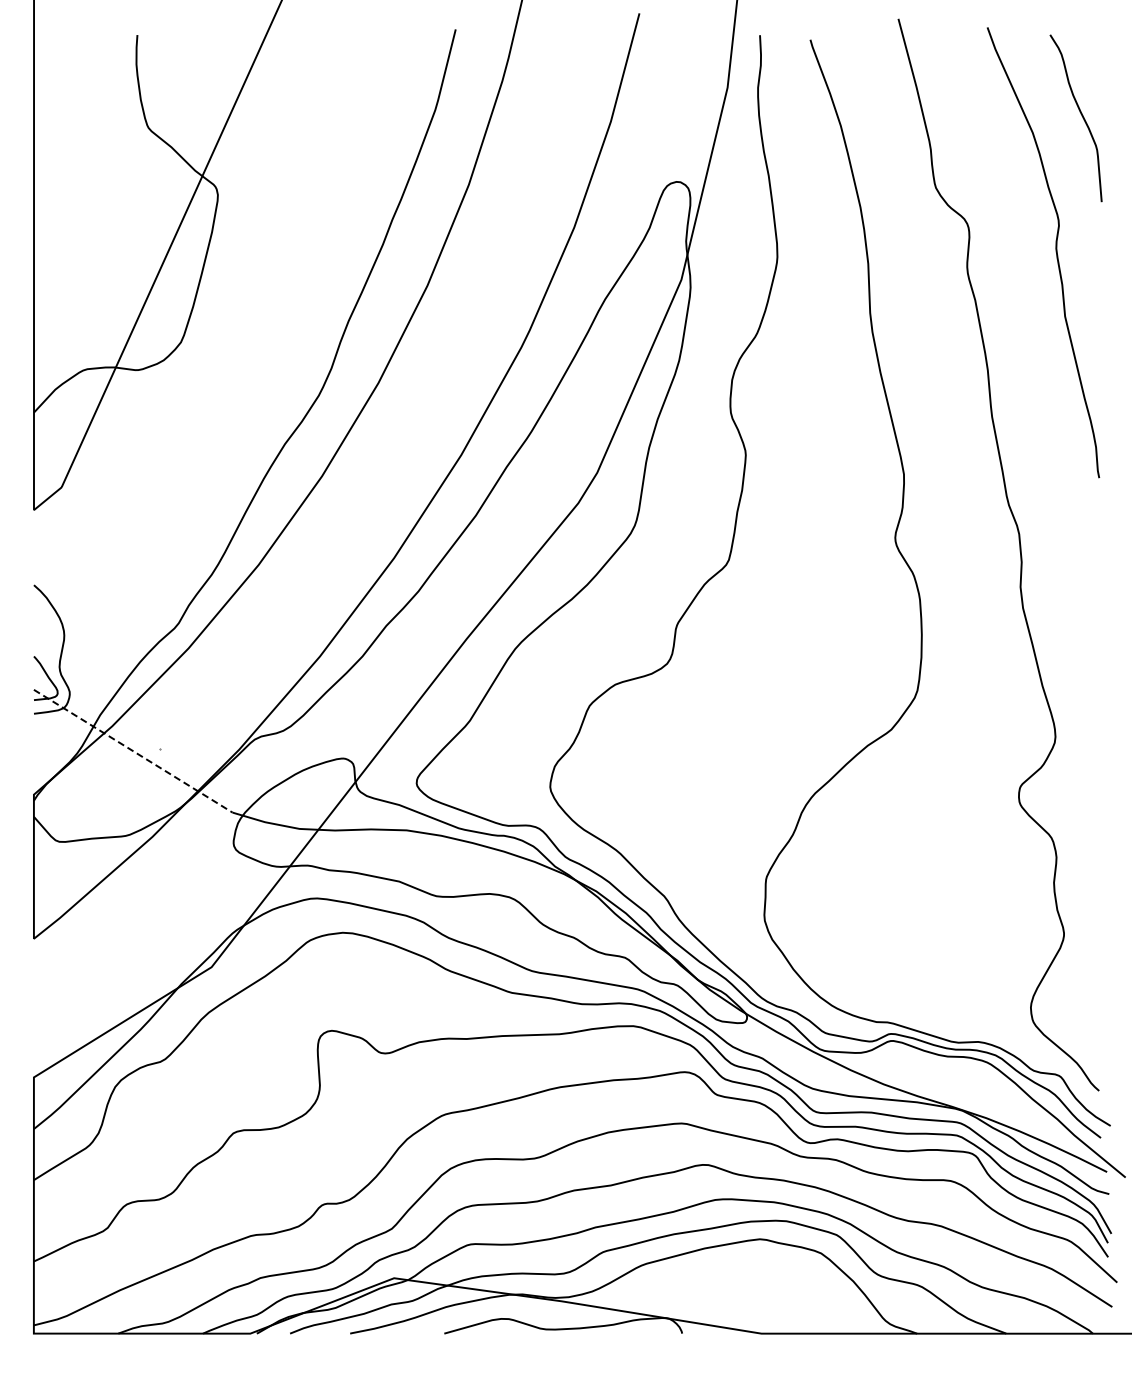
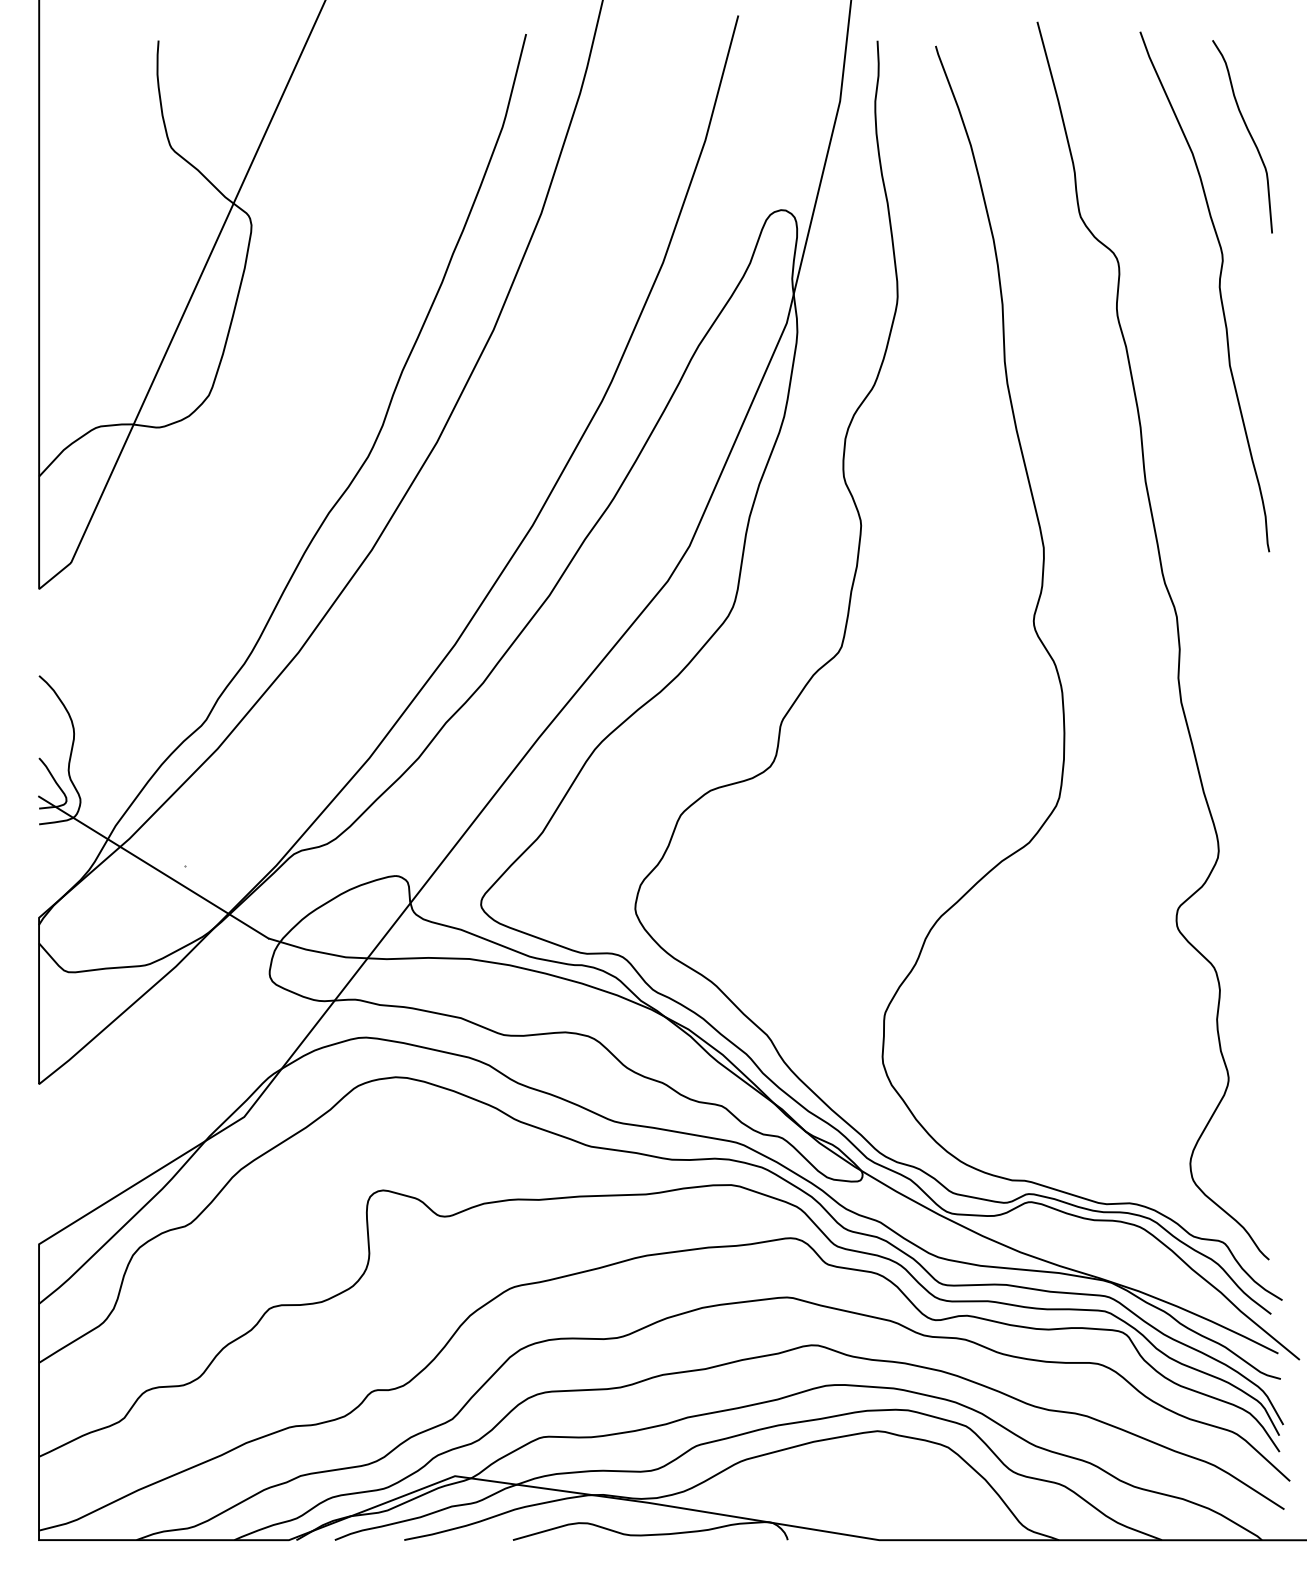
line: (133, 751) -> (154, 867), dashed -> solid

